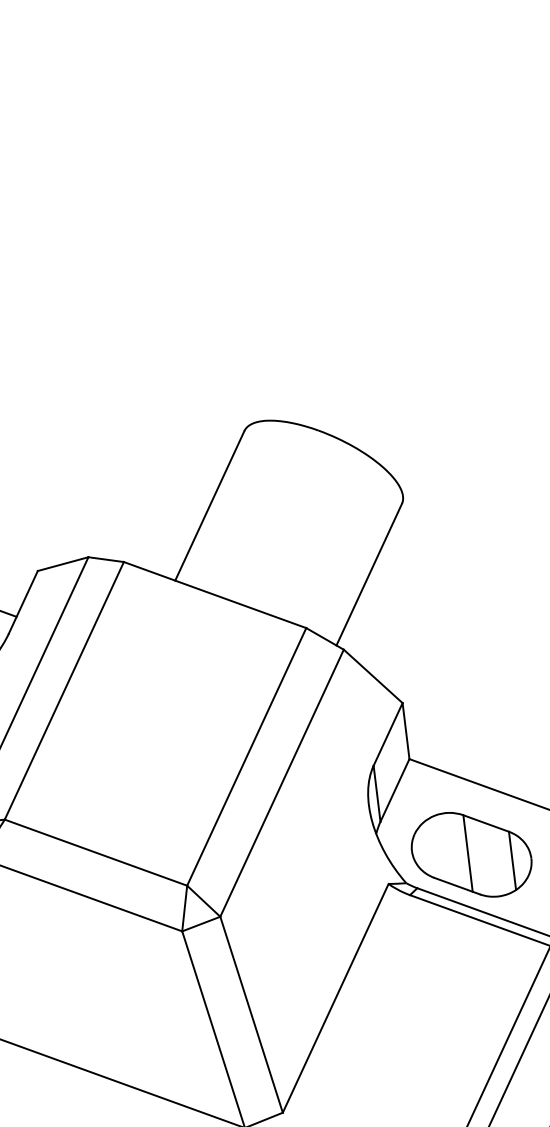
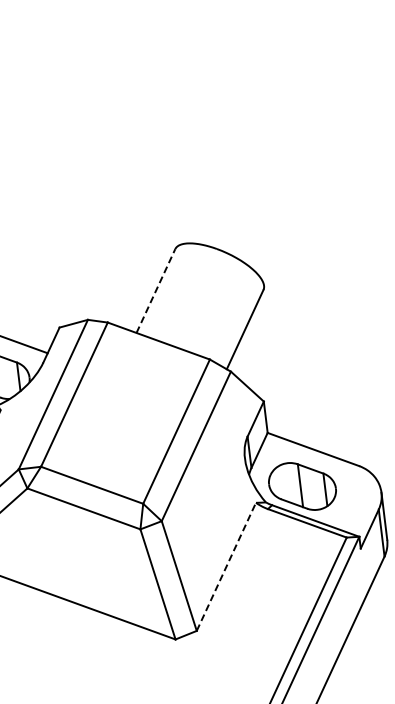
line: (210, 504) -> (156, 290), solid -> dashed
line: (335, 997) -> (226, 566), solid -> dashed

